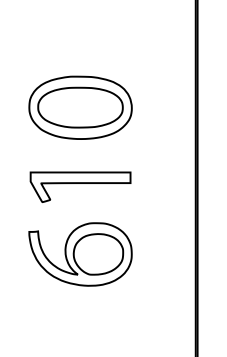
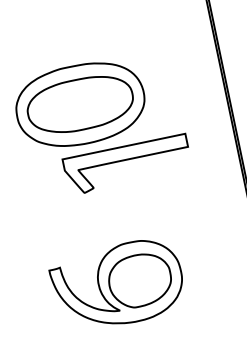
part: (80, 186) -> (127, 163), moved

